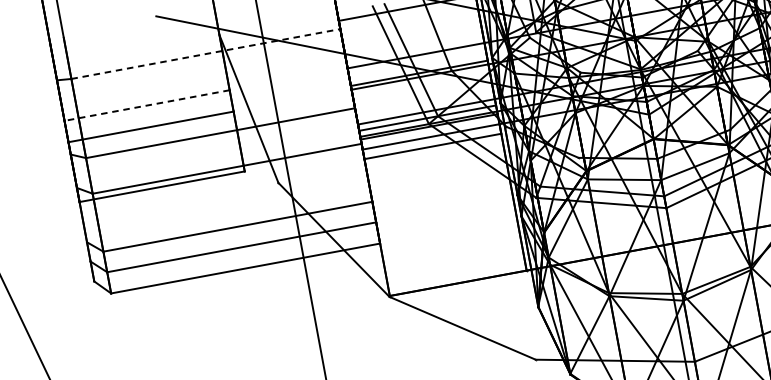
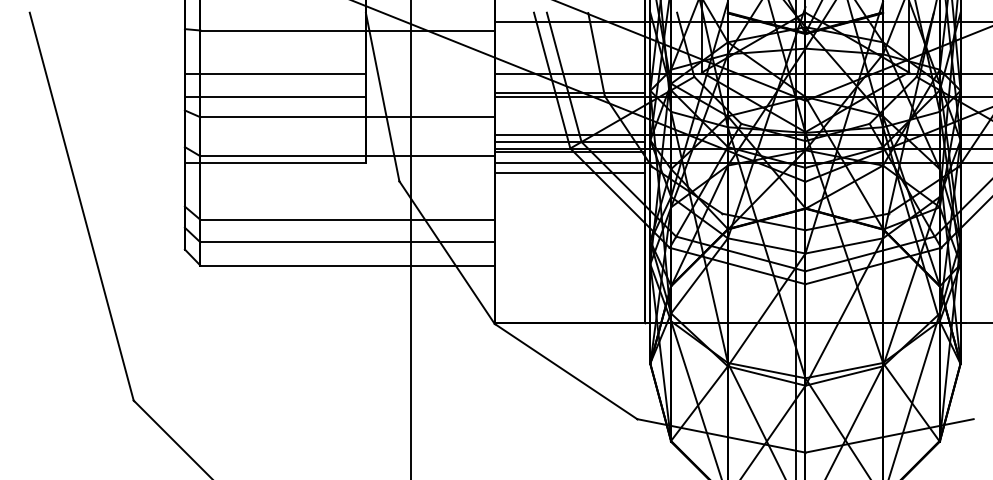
line: (206, 53) -> (348, 30), dashed -> solid
line: (146, 105) -> (274, 73), dashed -> solid

